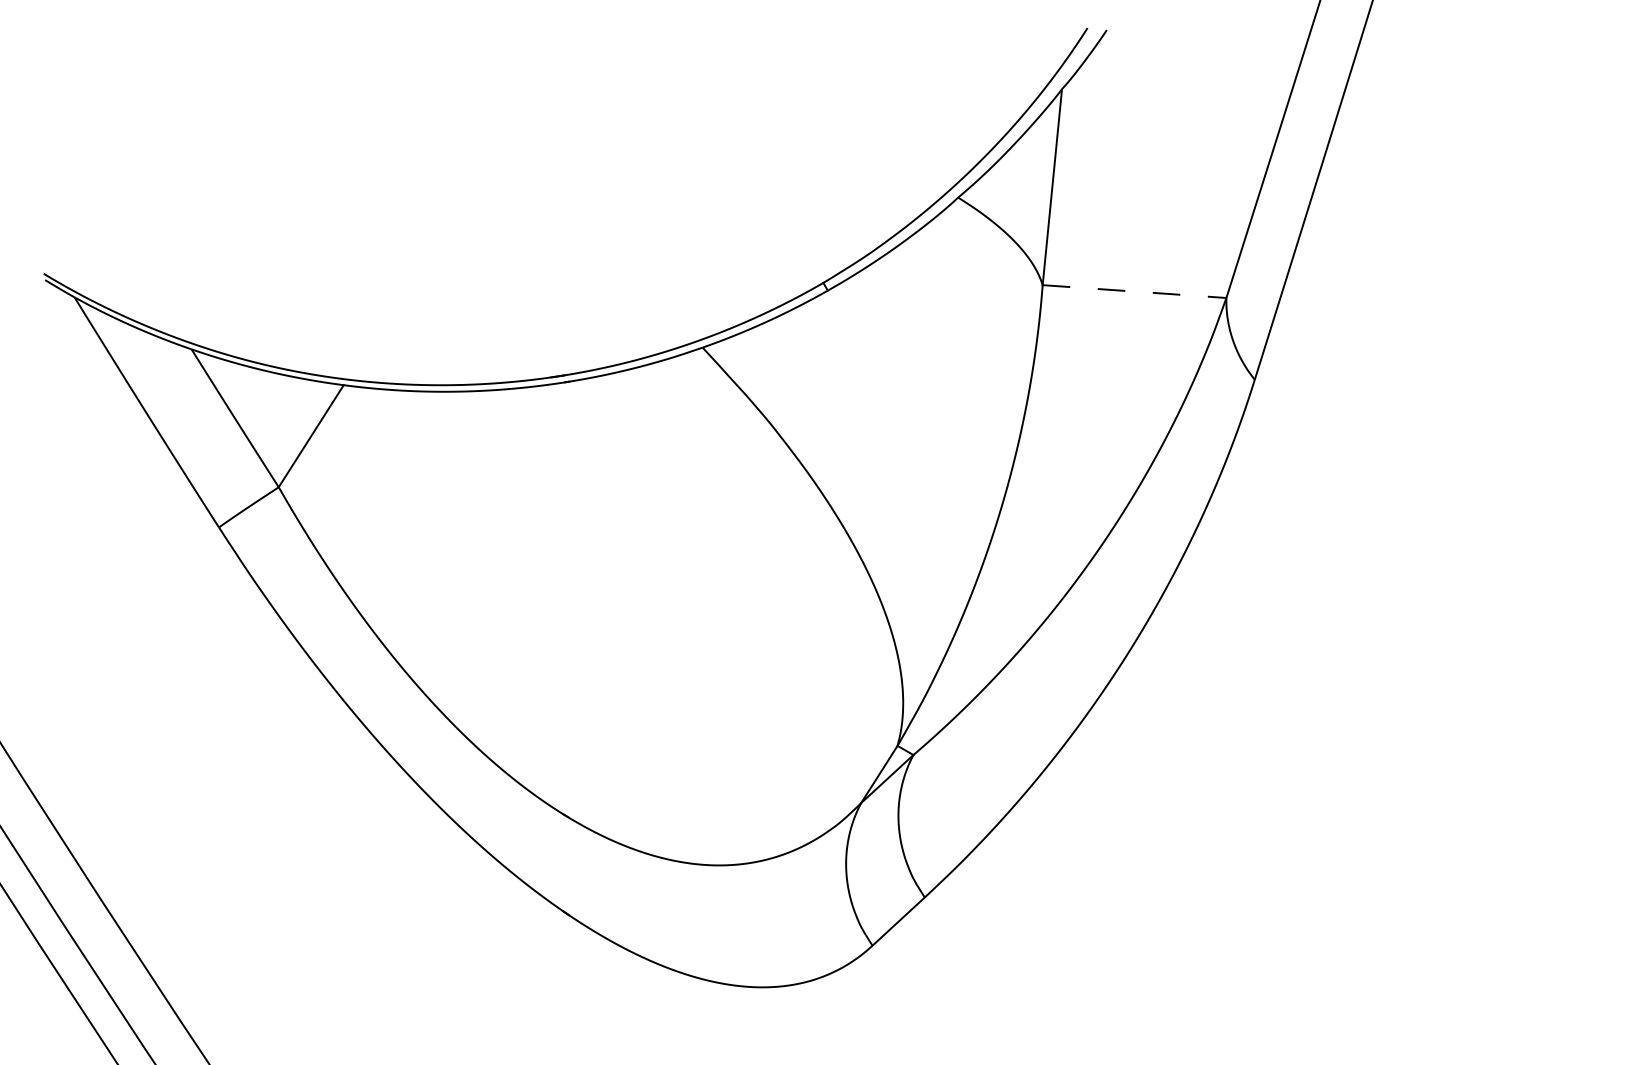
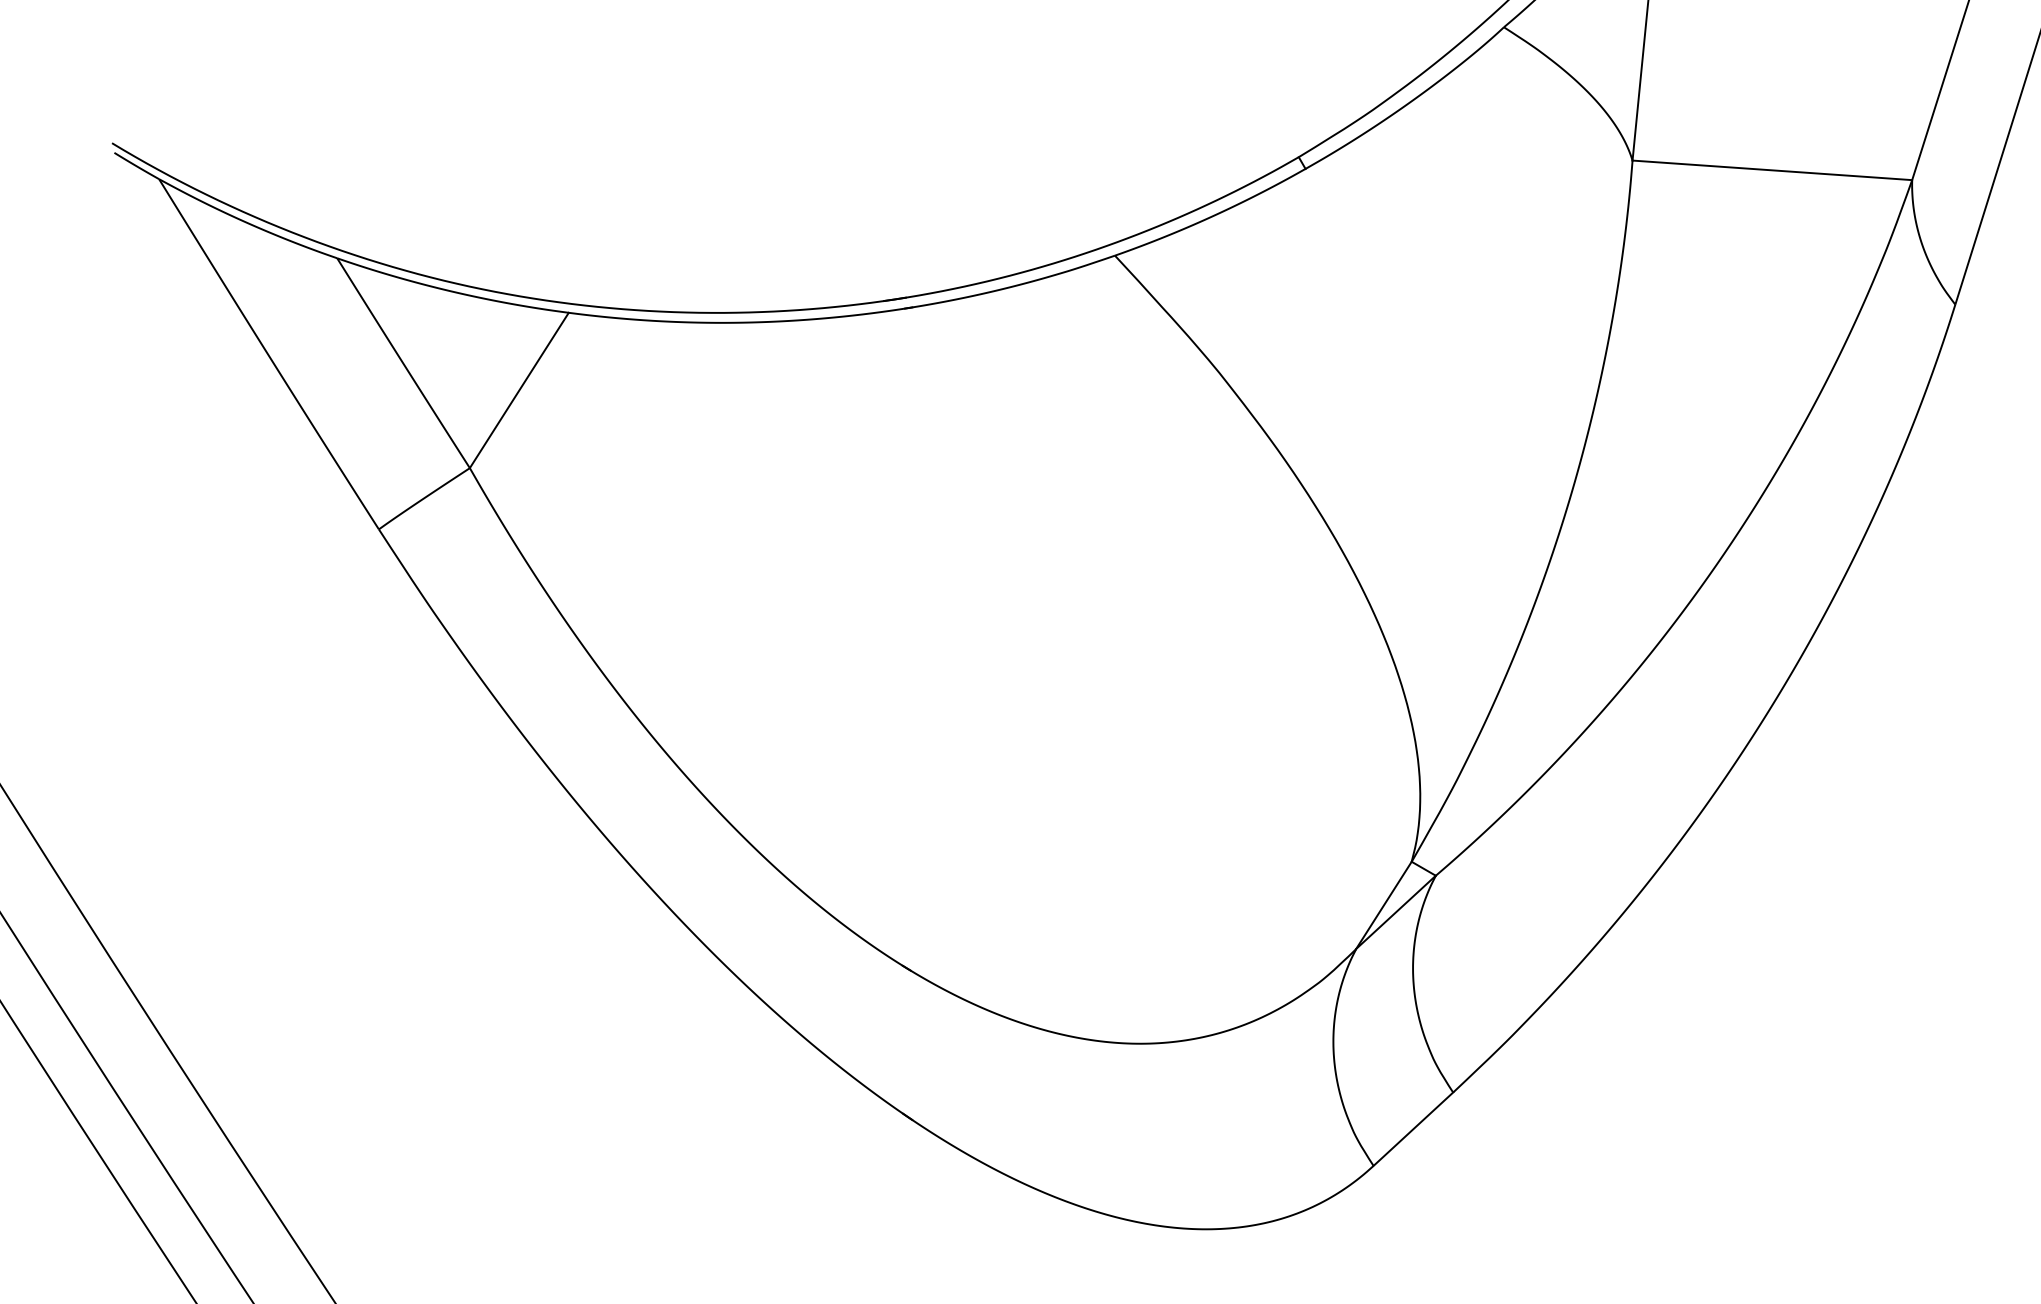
line: (1135, 291) -> (1773, 170), dashed -> solid

